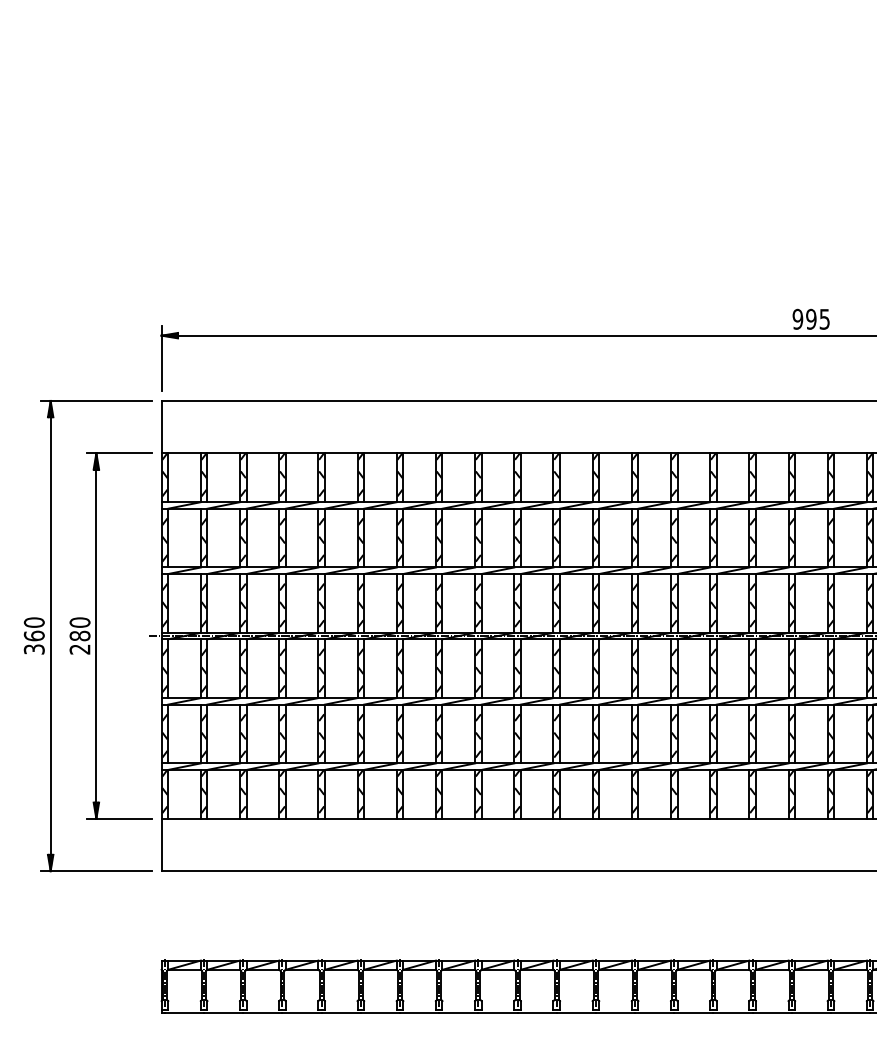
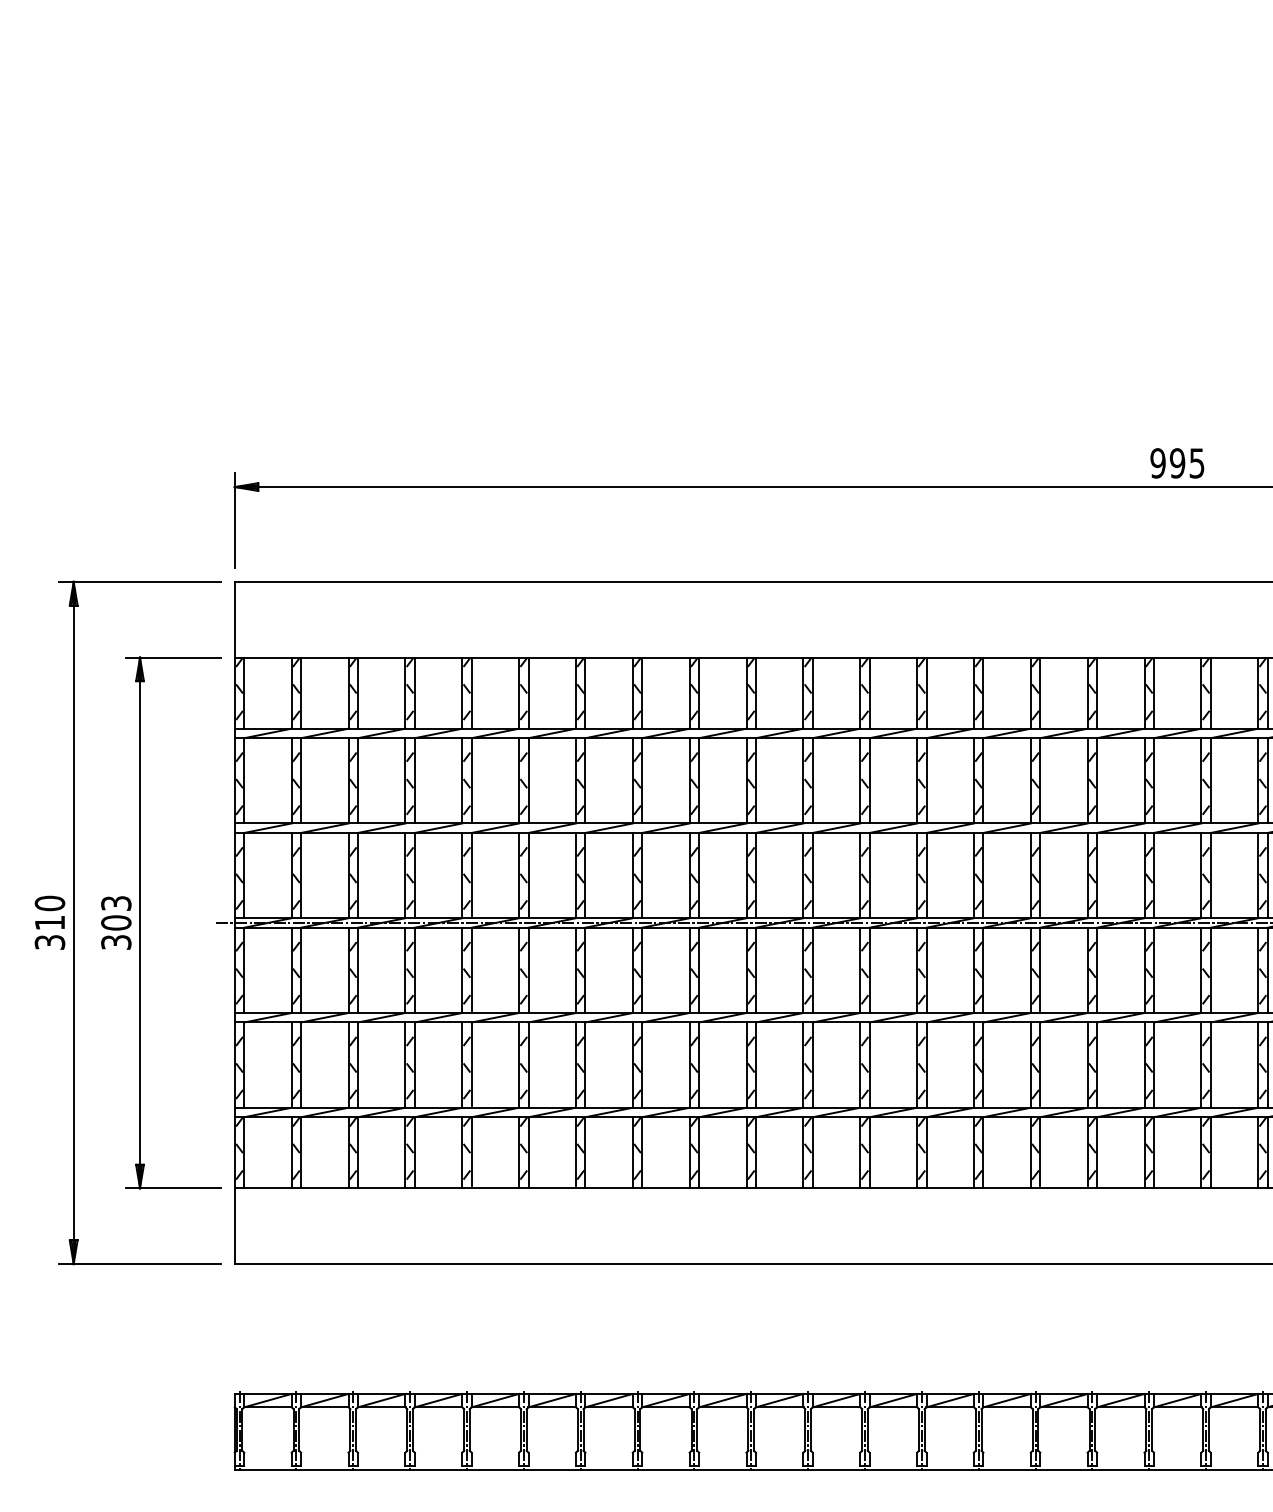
text: (33, 635) -> (48, 922), 360 -> 310
text: (79, 635) -> (115, 922), 280 -> 303

